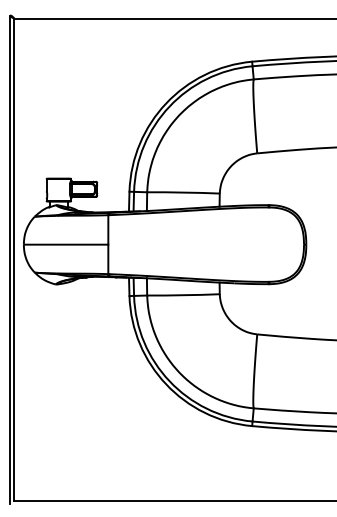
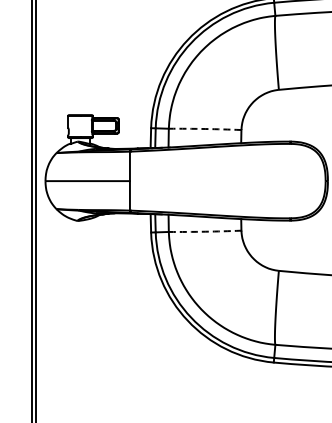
arc: (183, 192) -> (205, 128), solid -> dashed
arc: (183, 295) -> (205, 231), solid -> dashed

